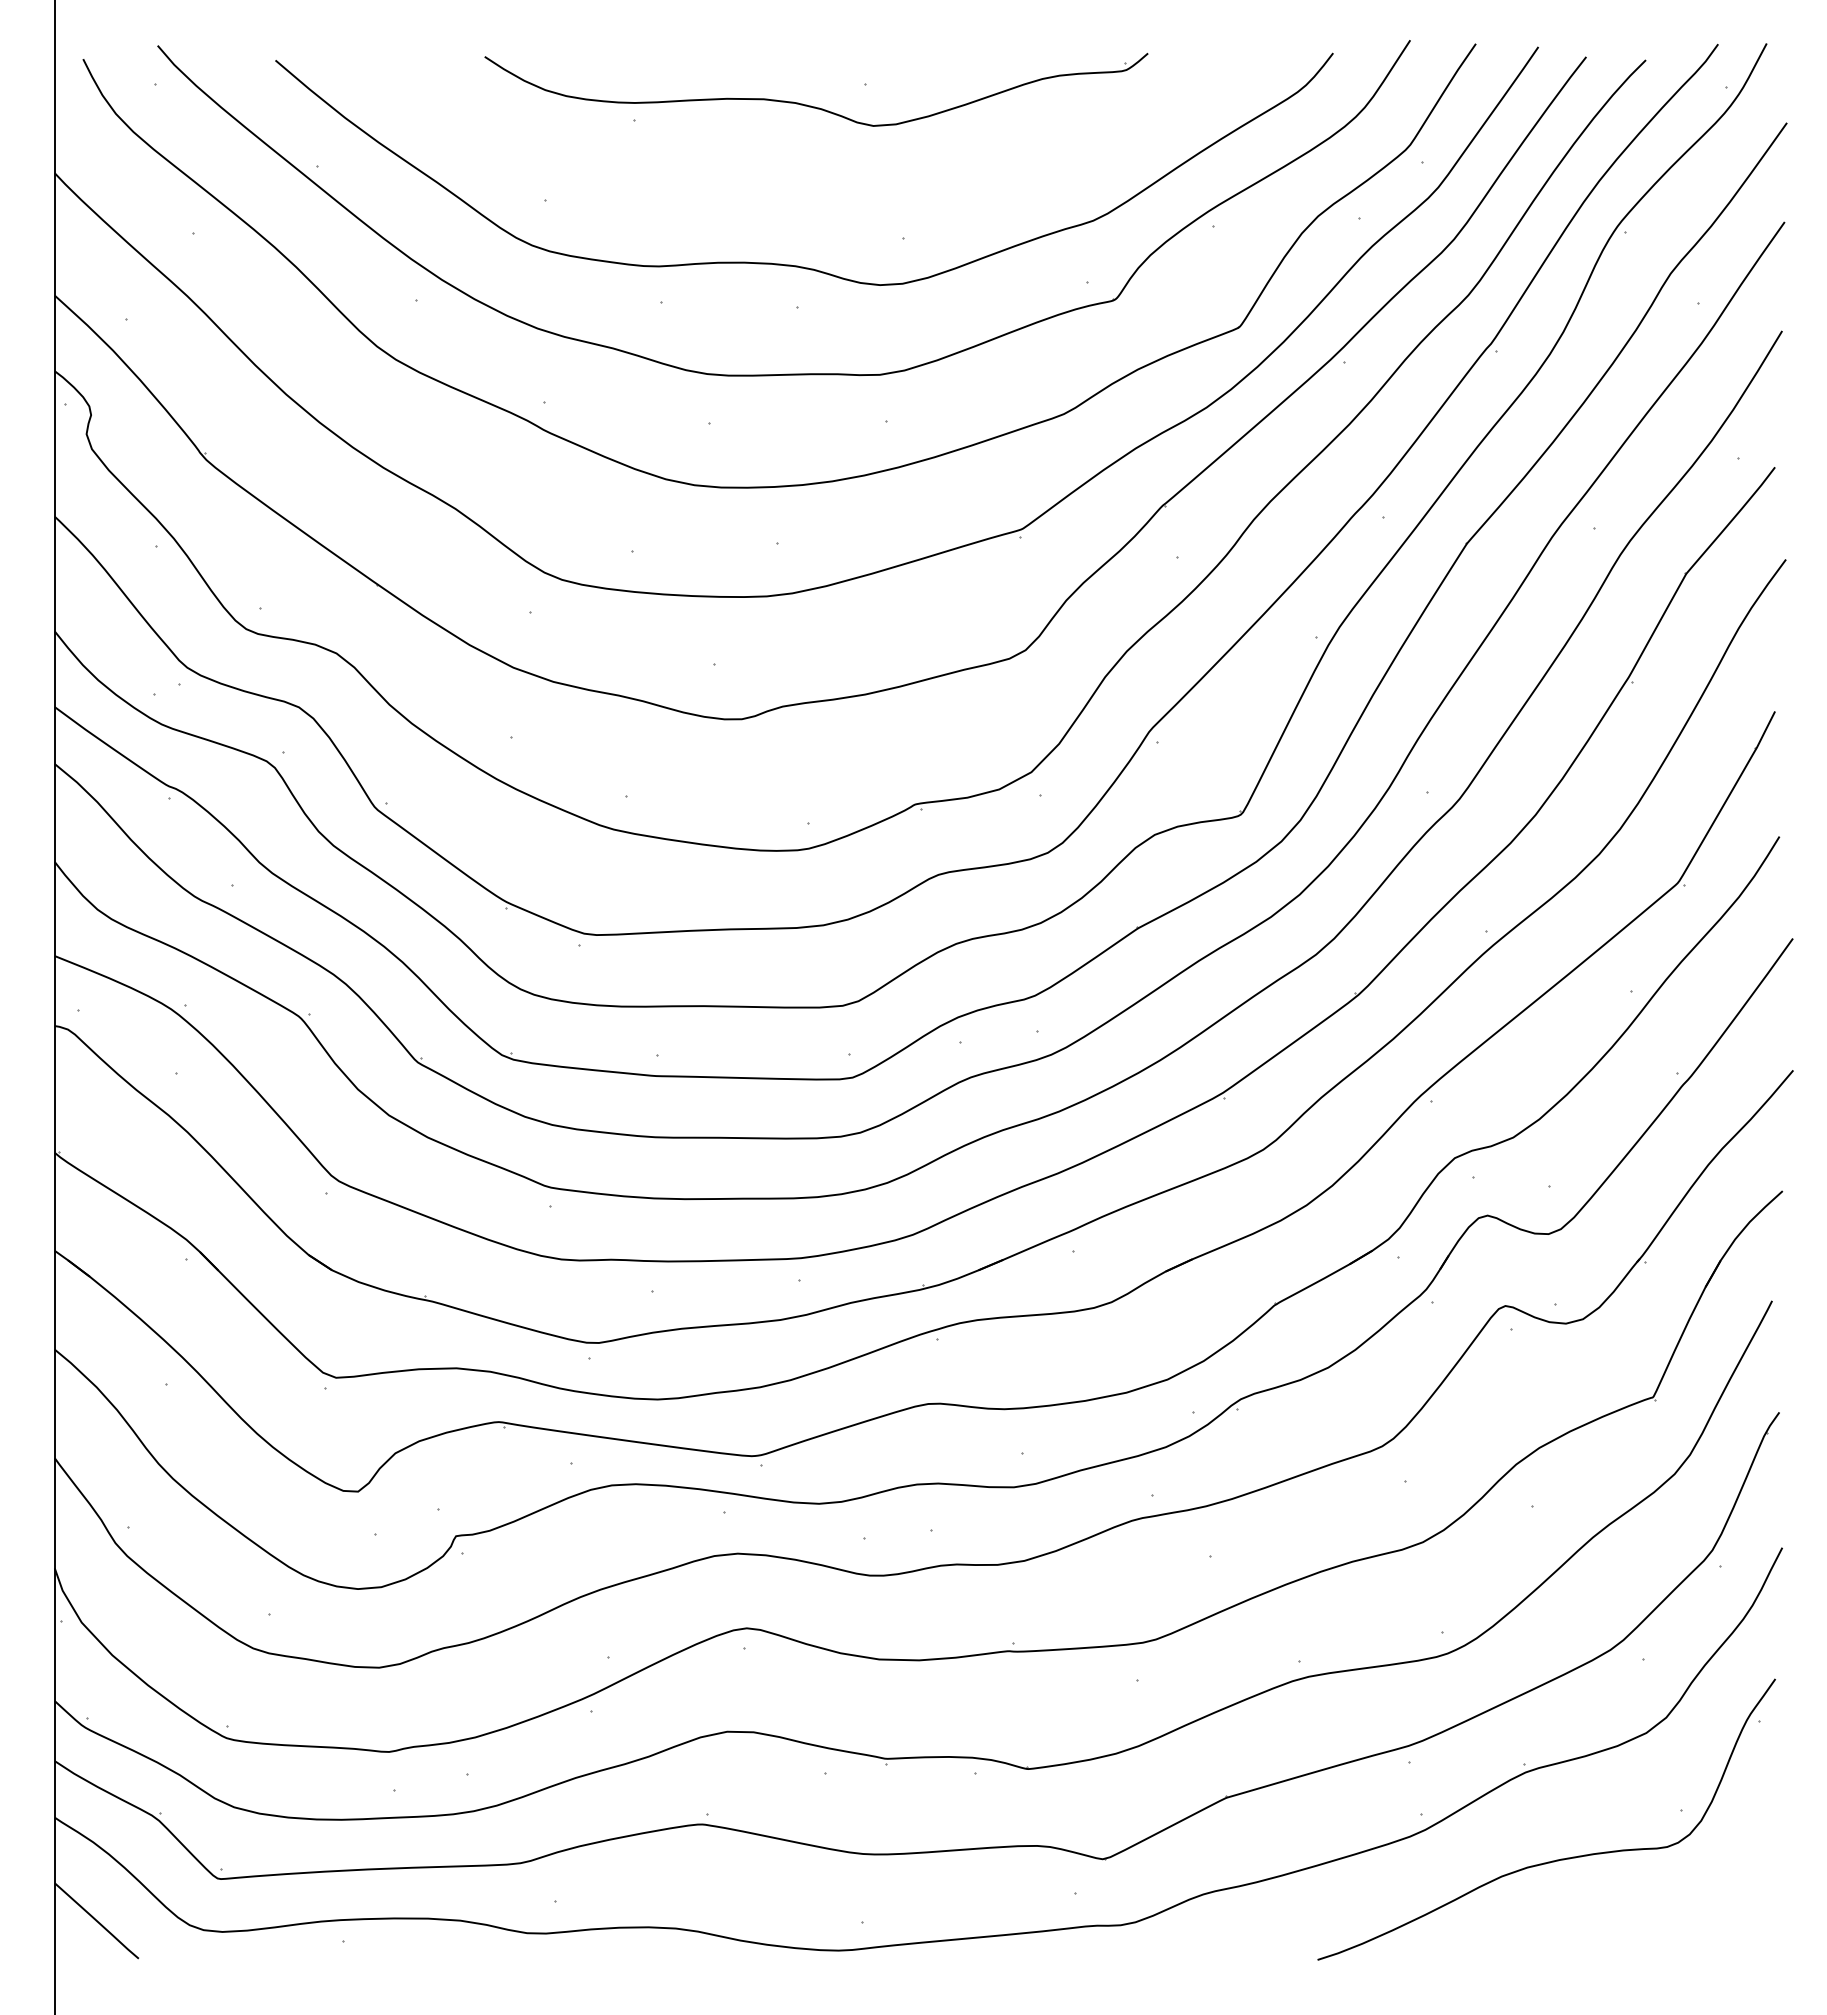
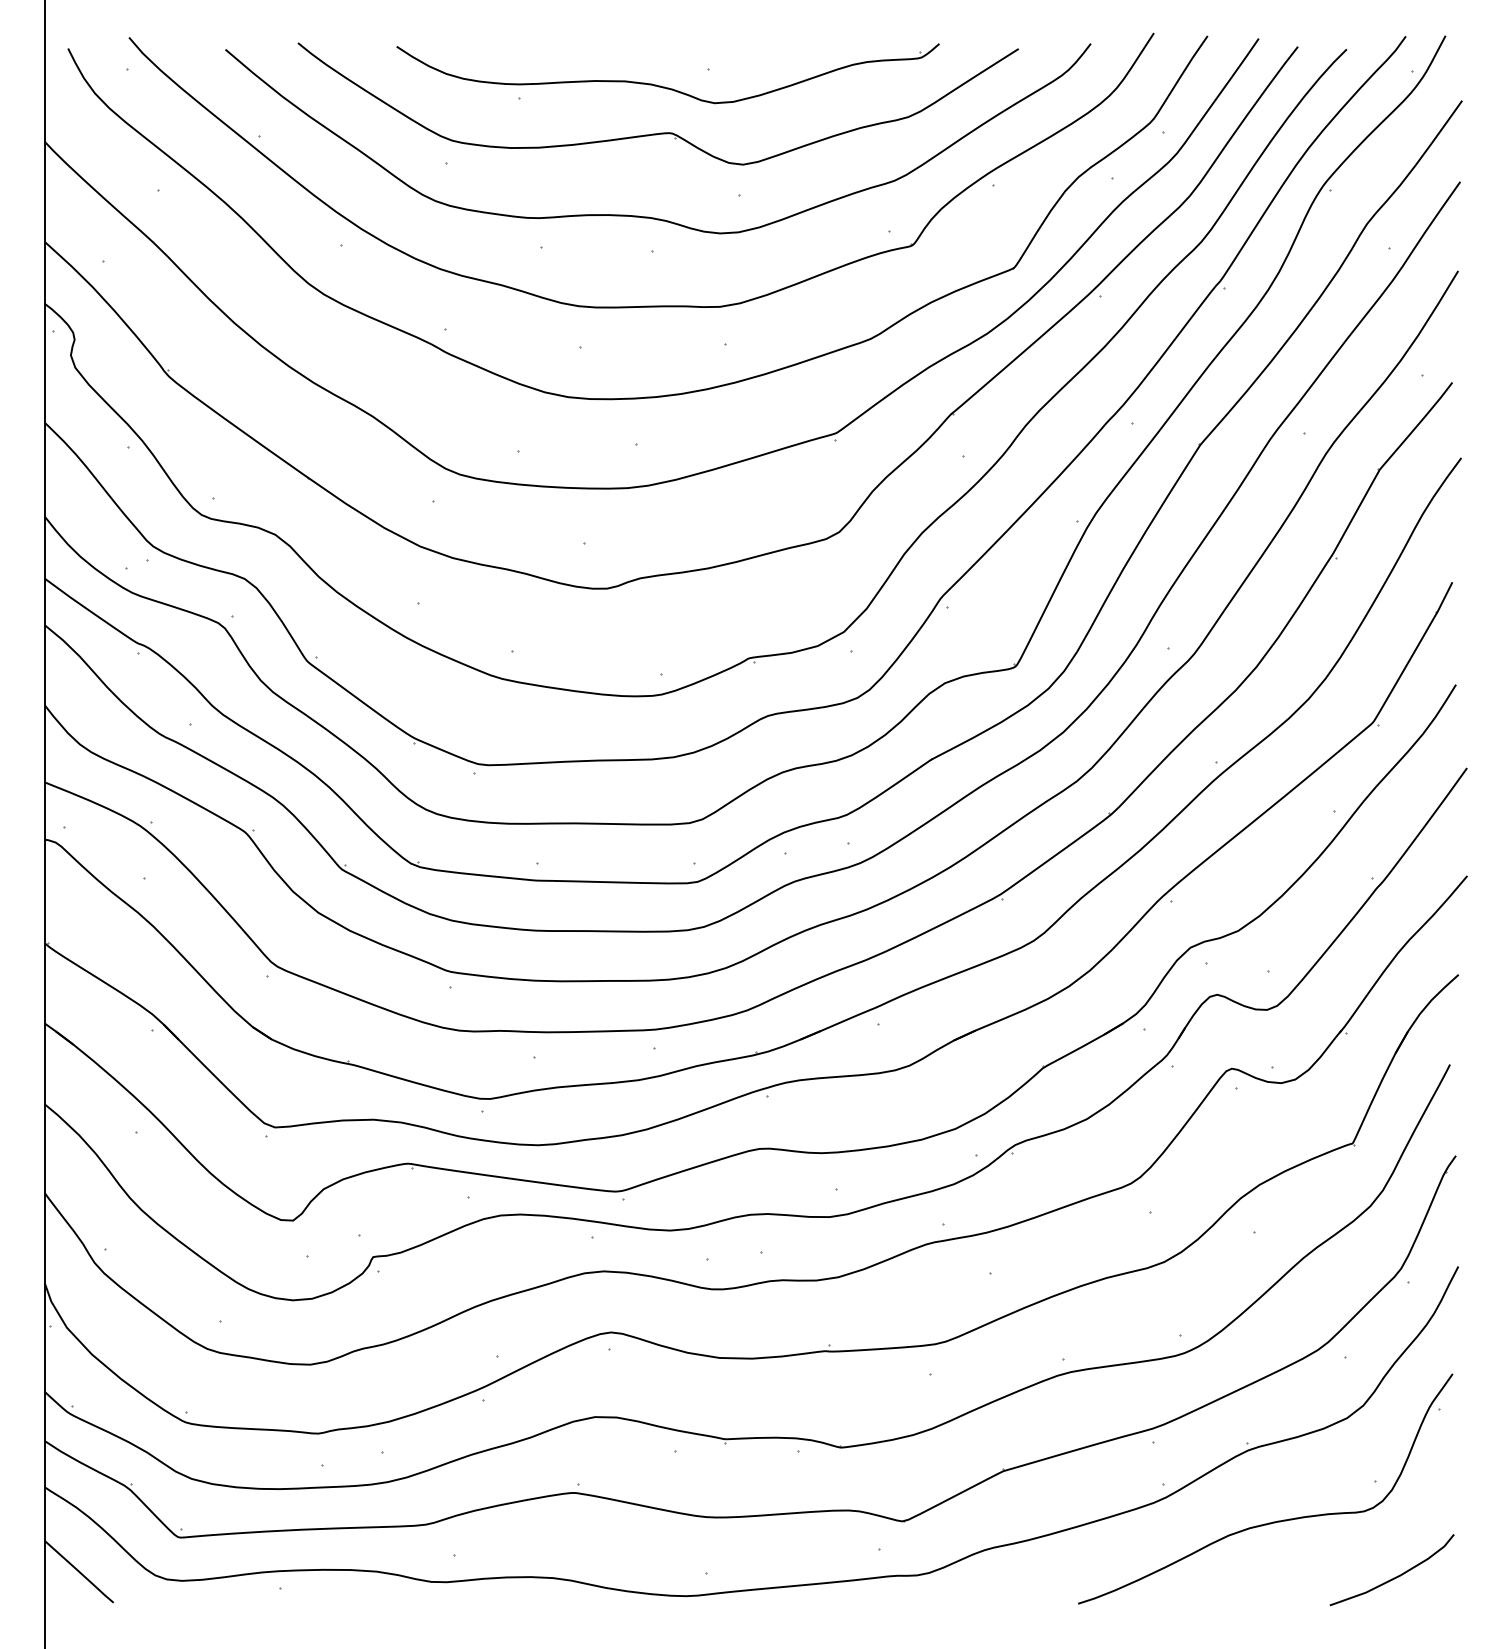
part: (812, 161) -> (664, 132), added
curve: (1706, 1926) -> (1396, 1576), added

